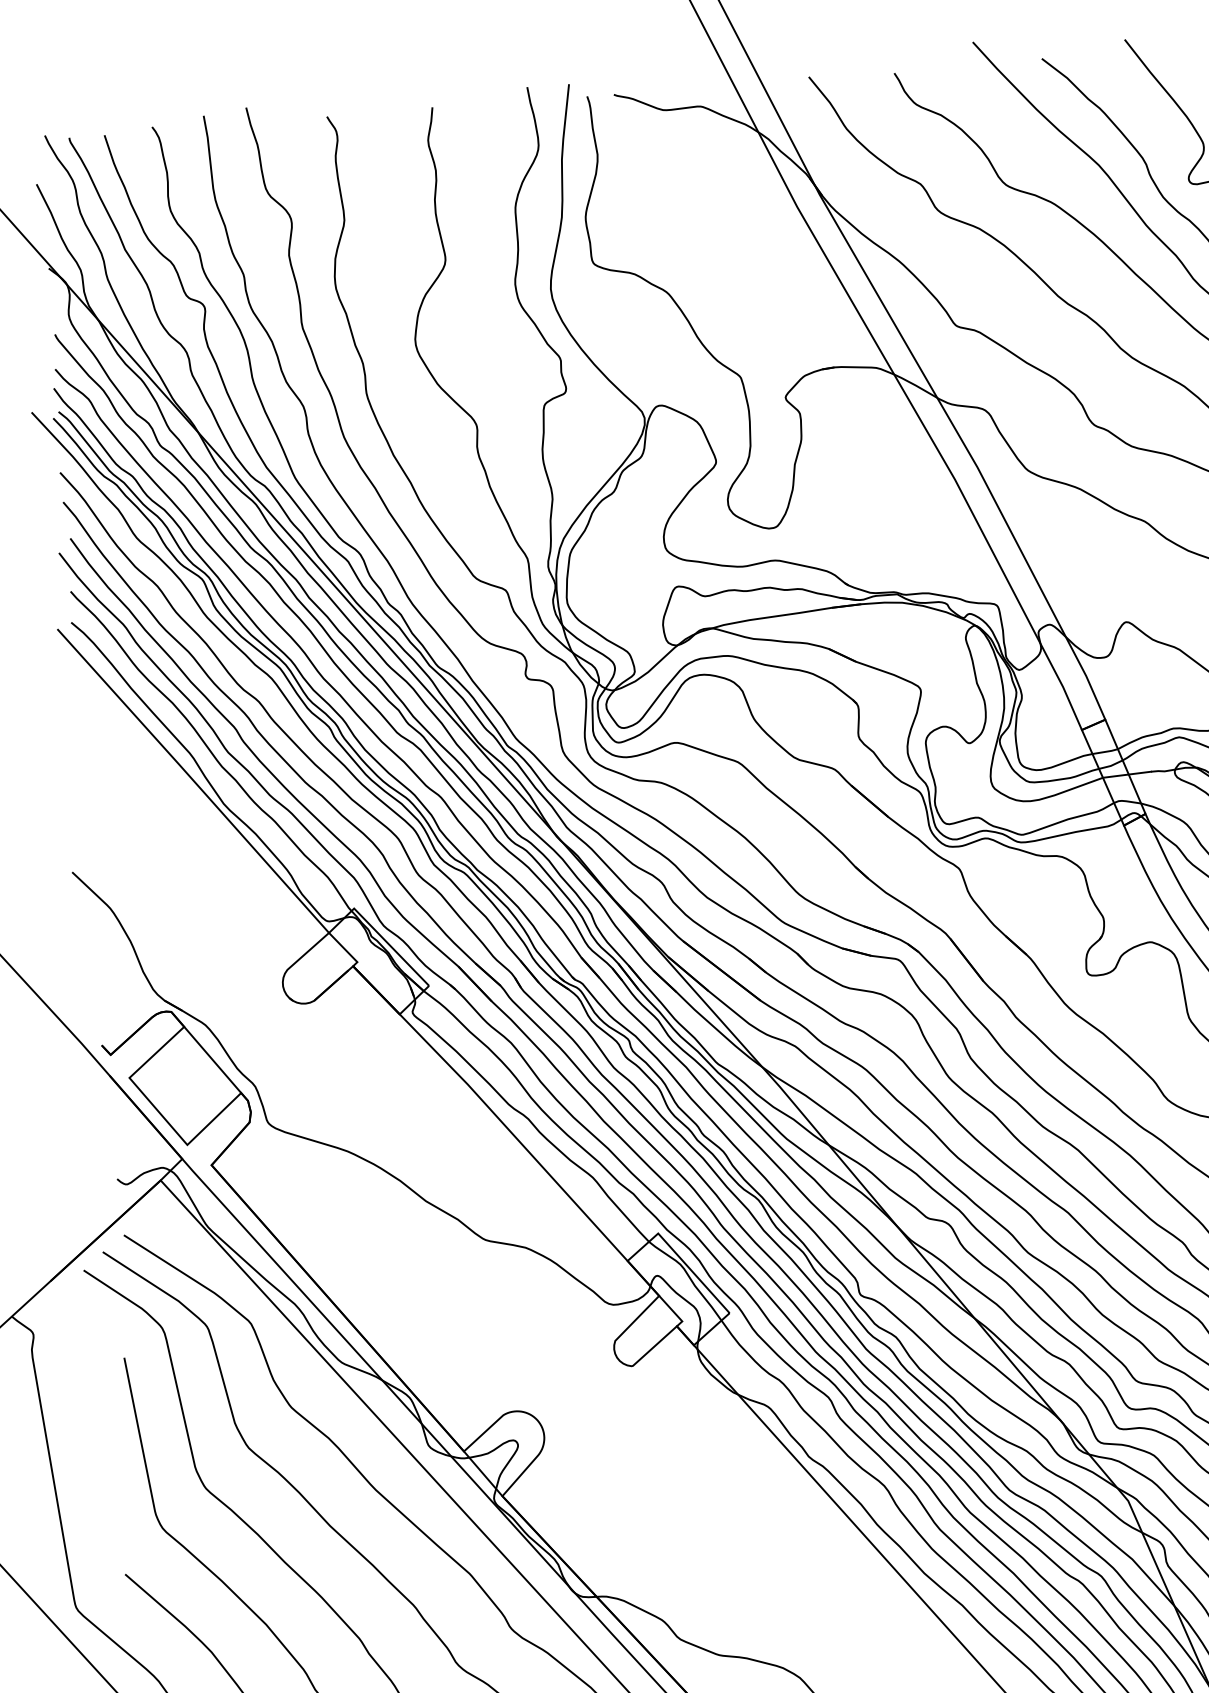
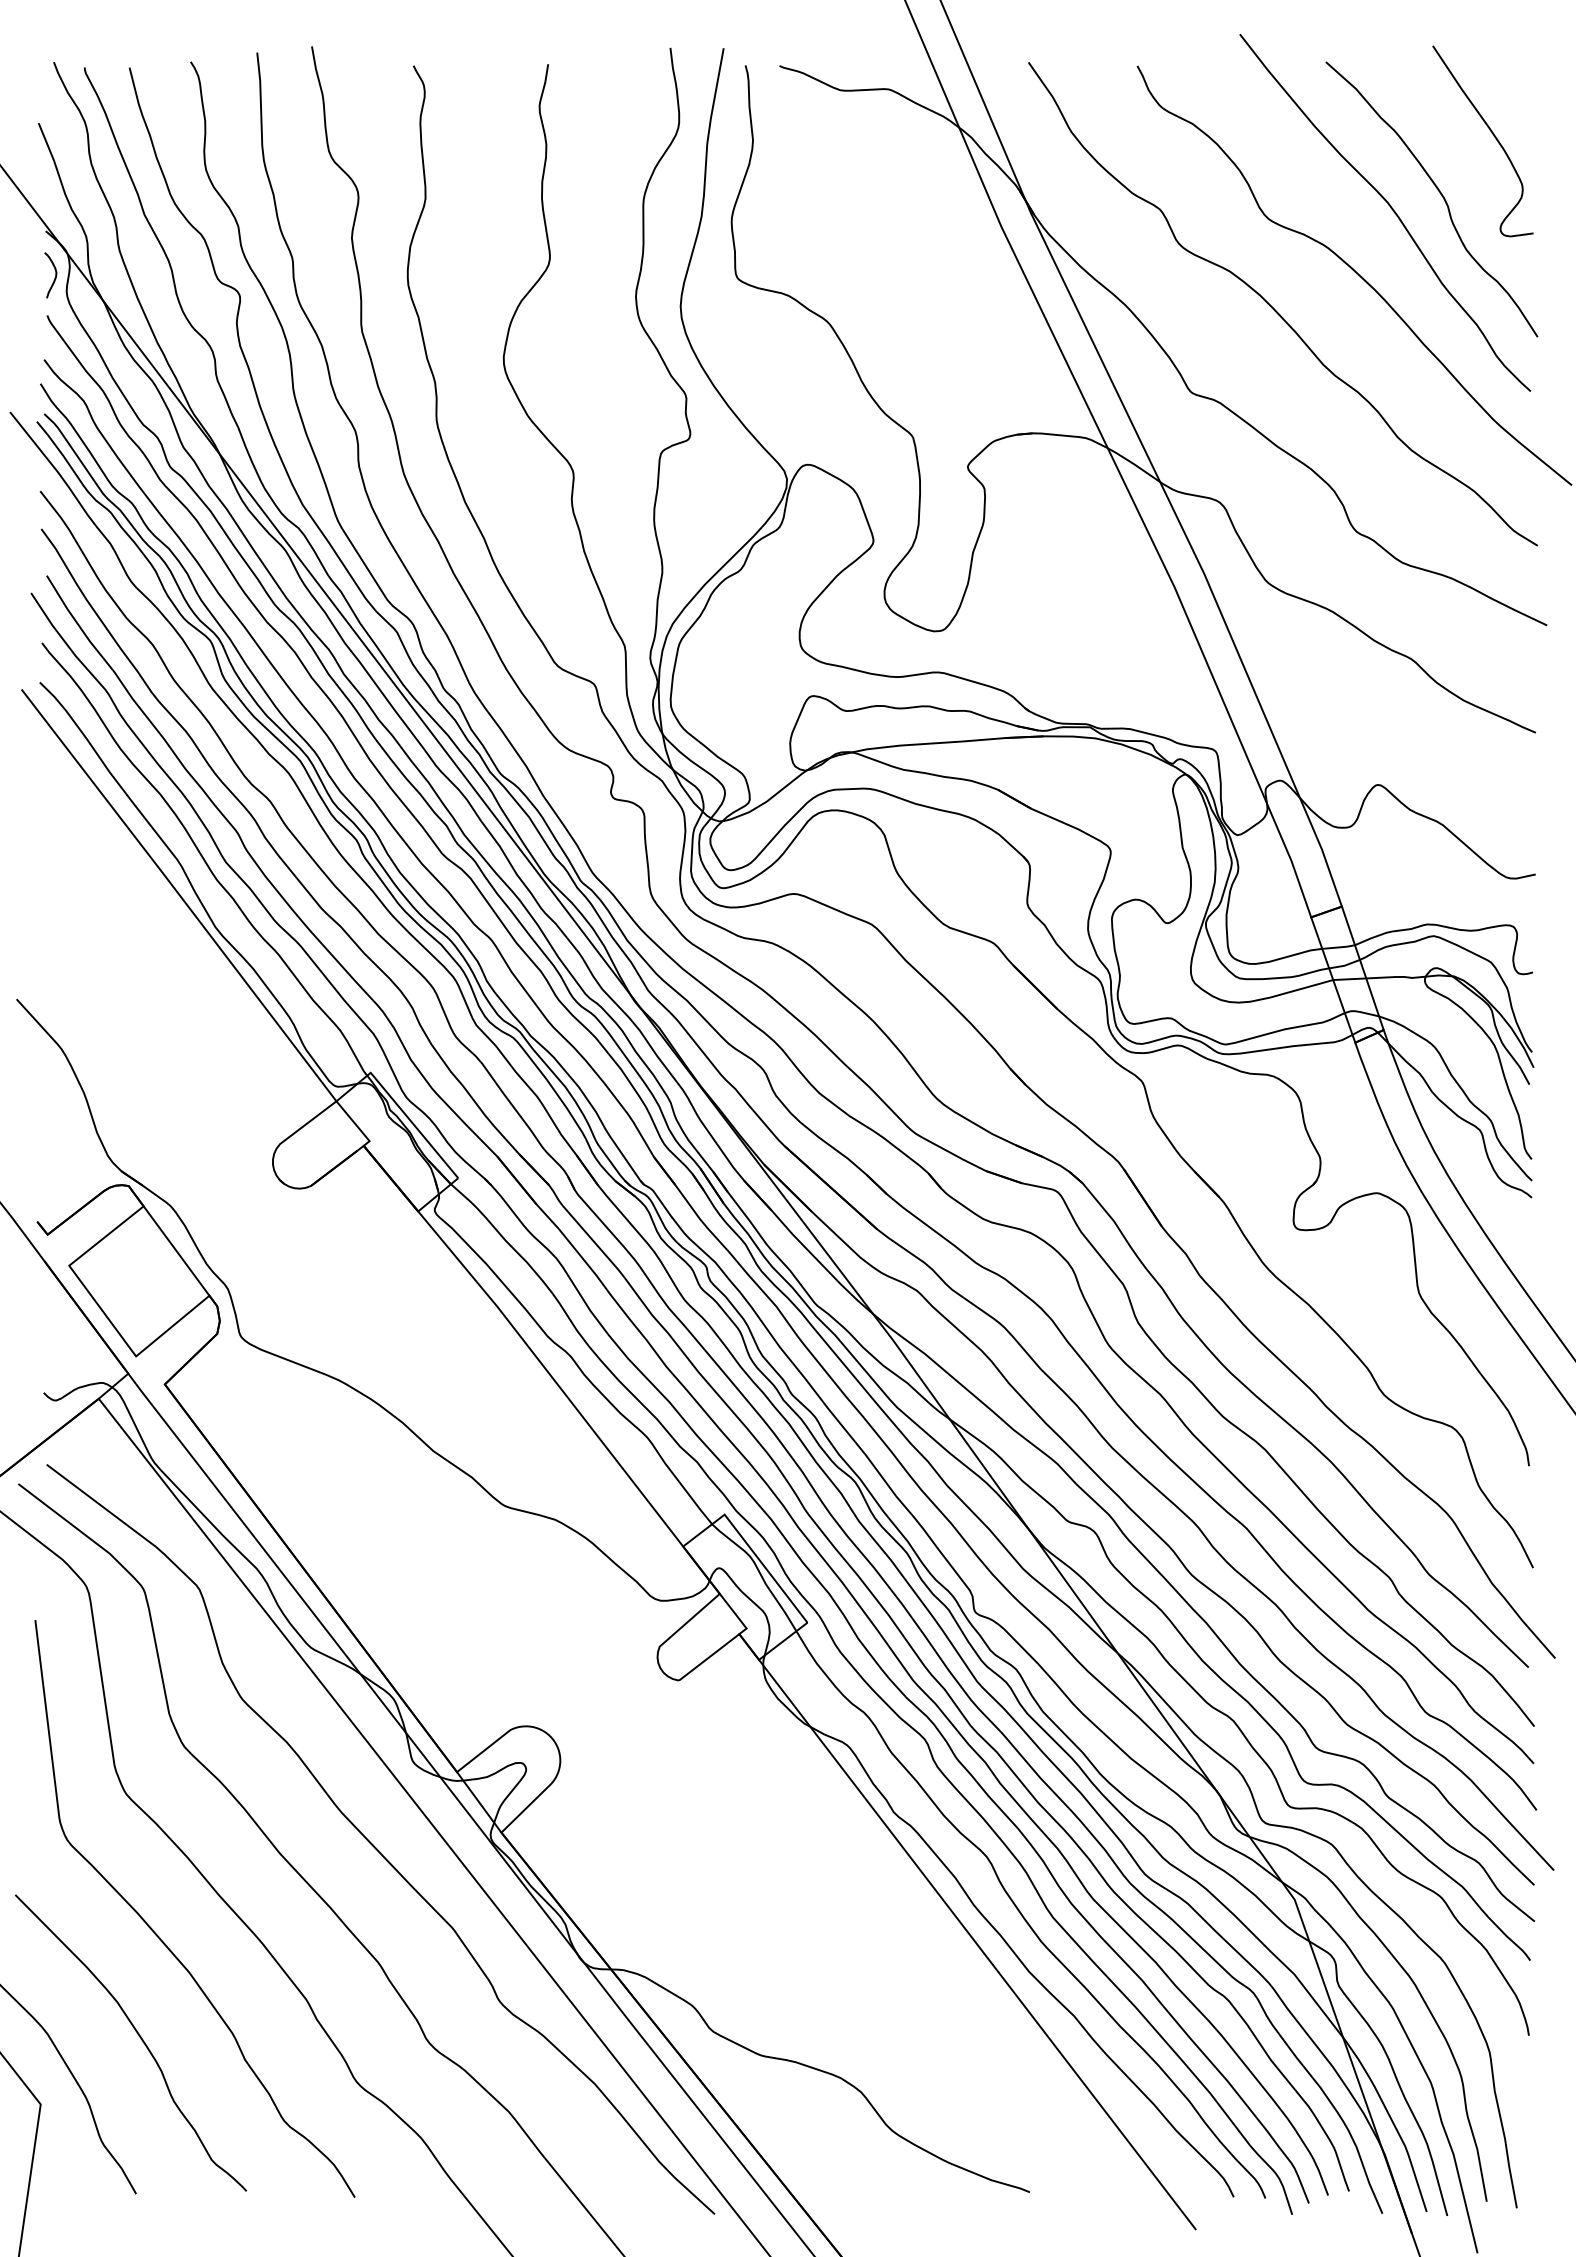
curve: (58, 304) -> (54, 277), added

